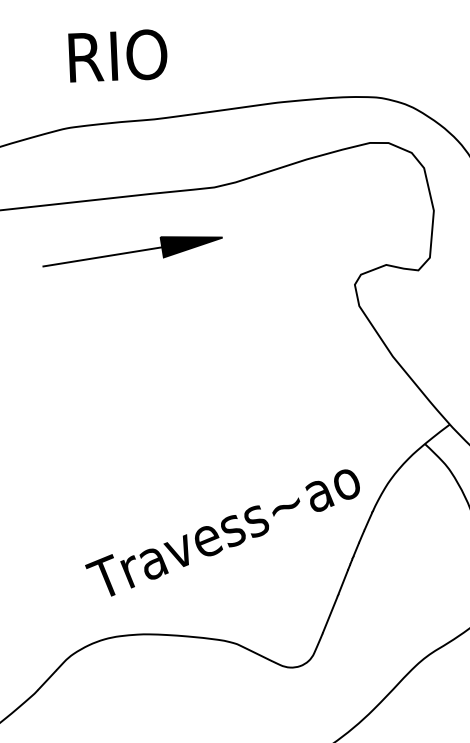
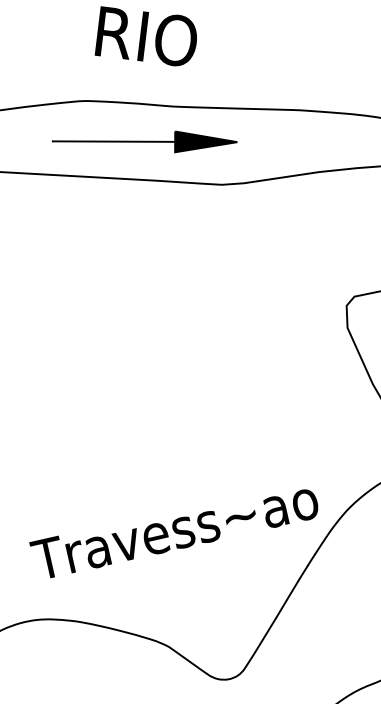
part: (132, 251) -> (144, 141), moved

